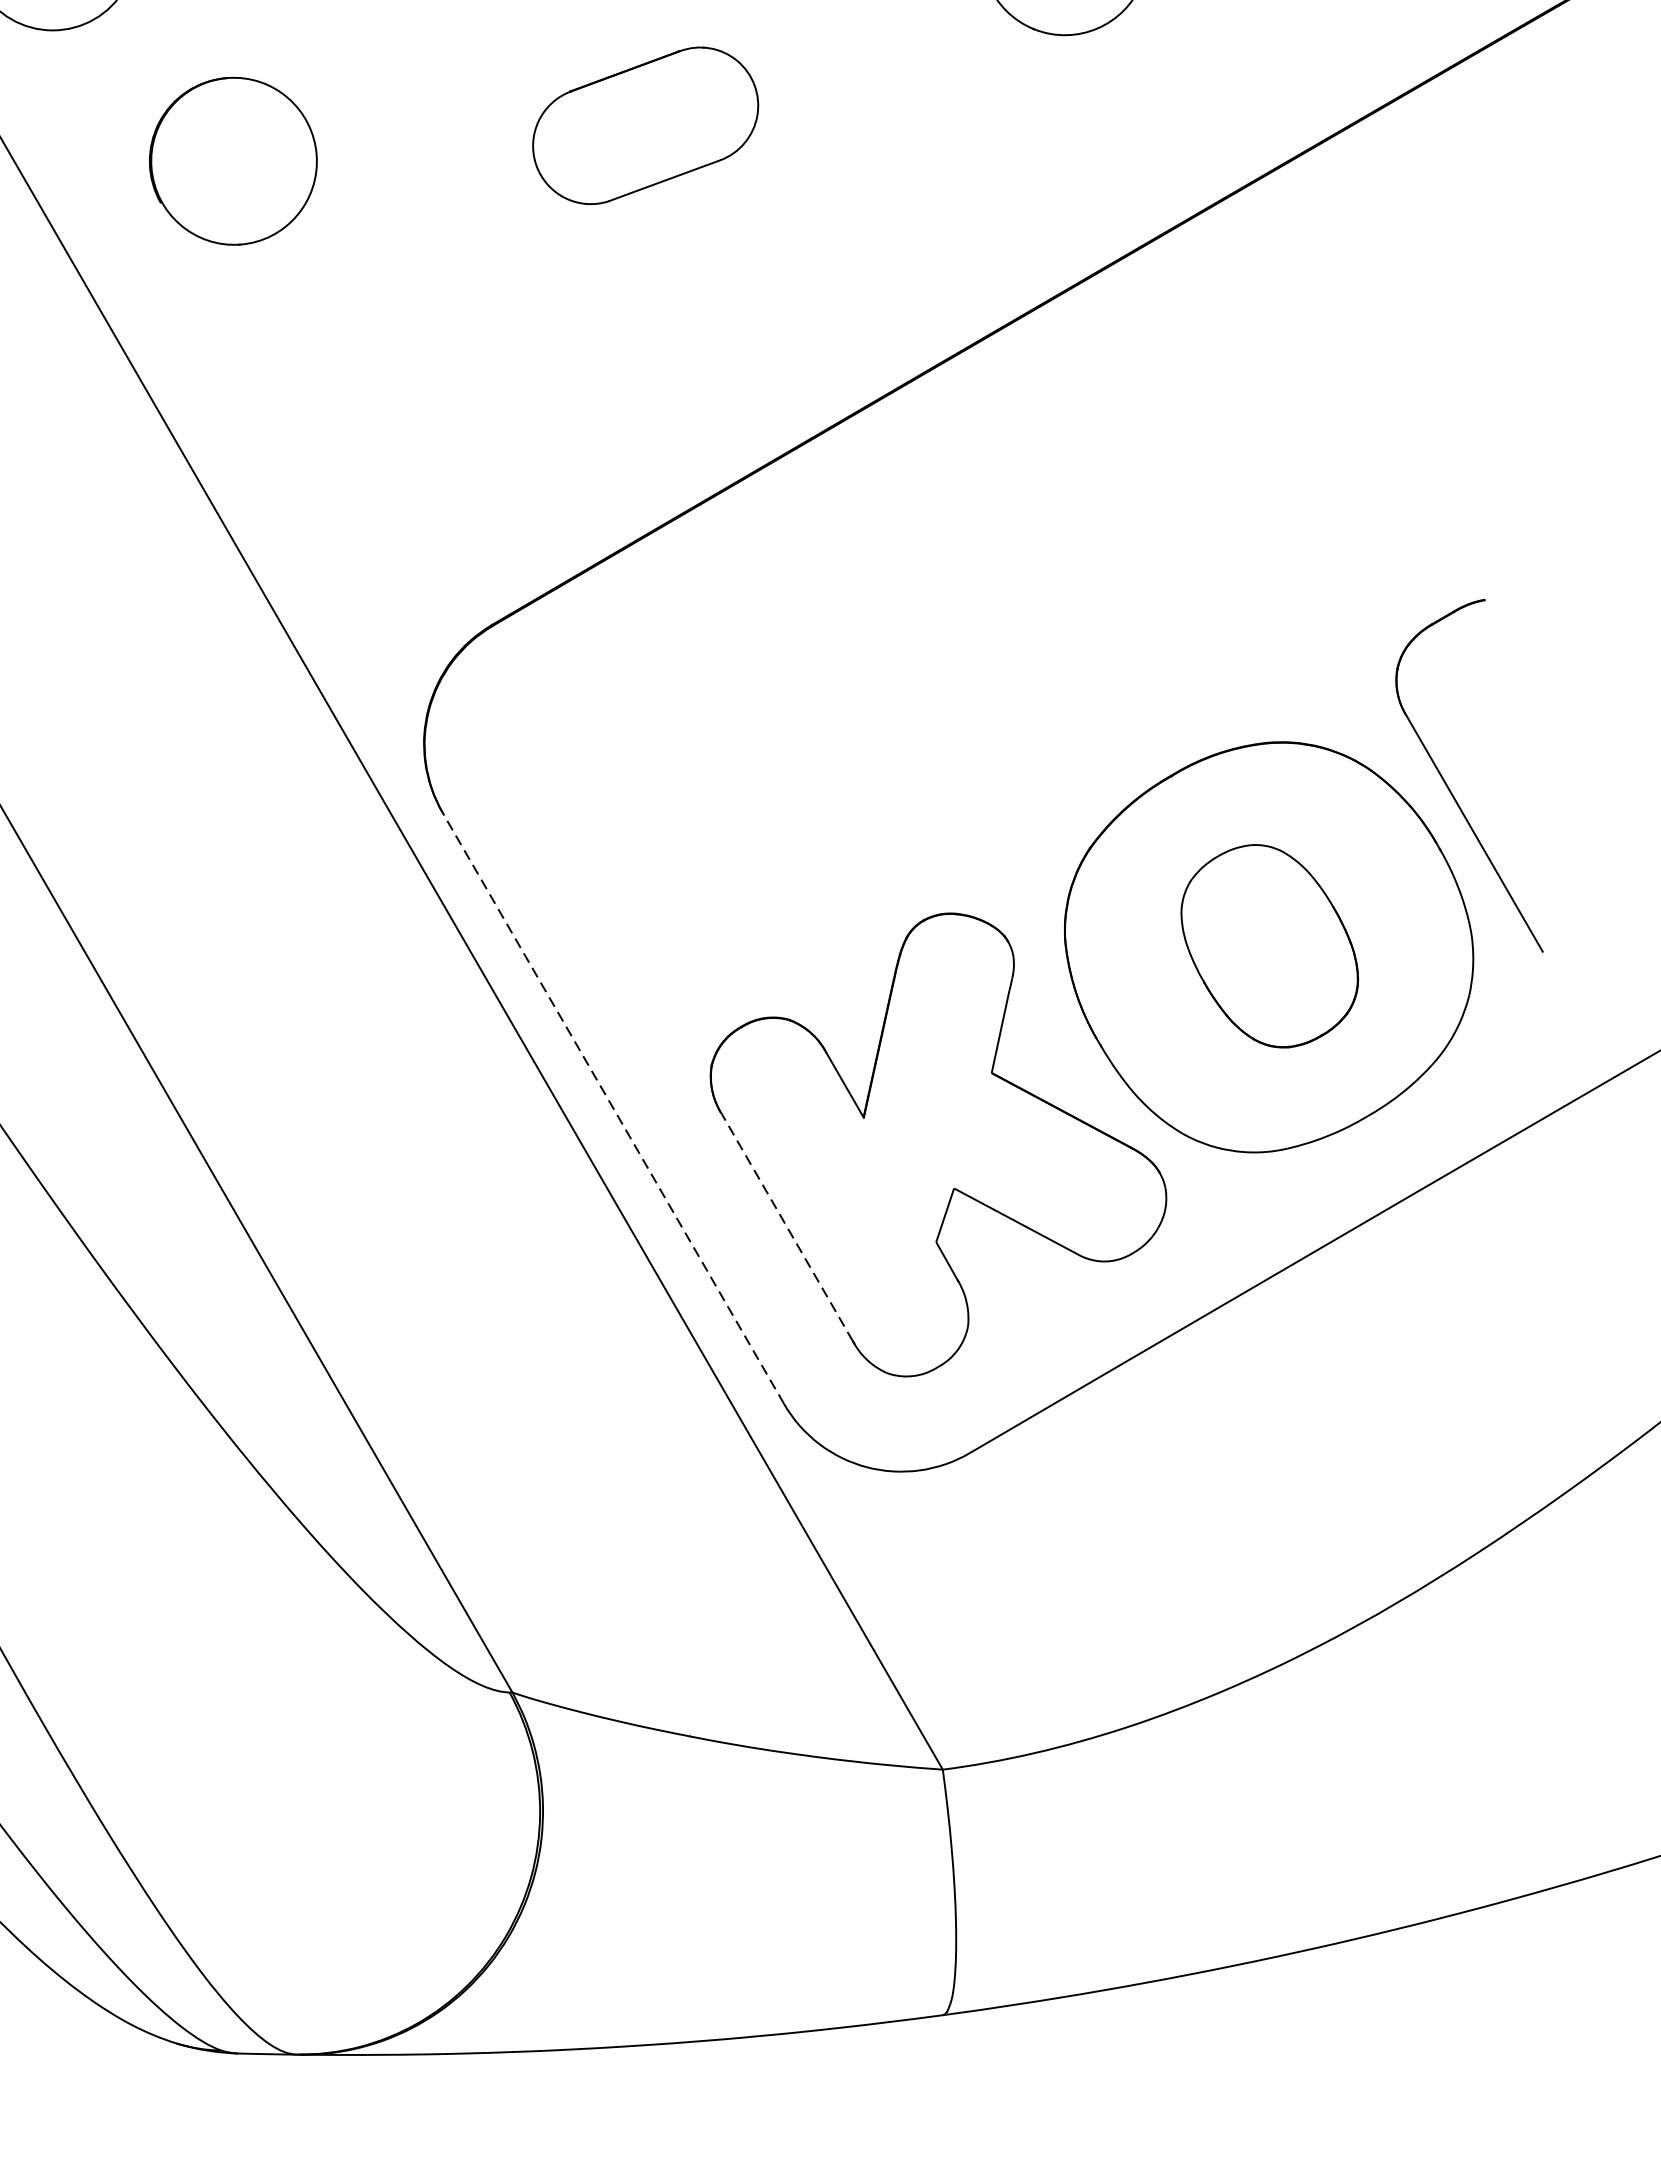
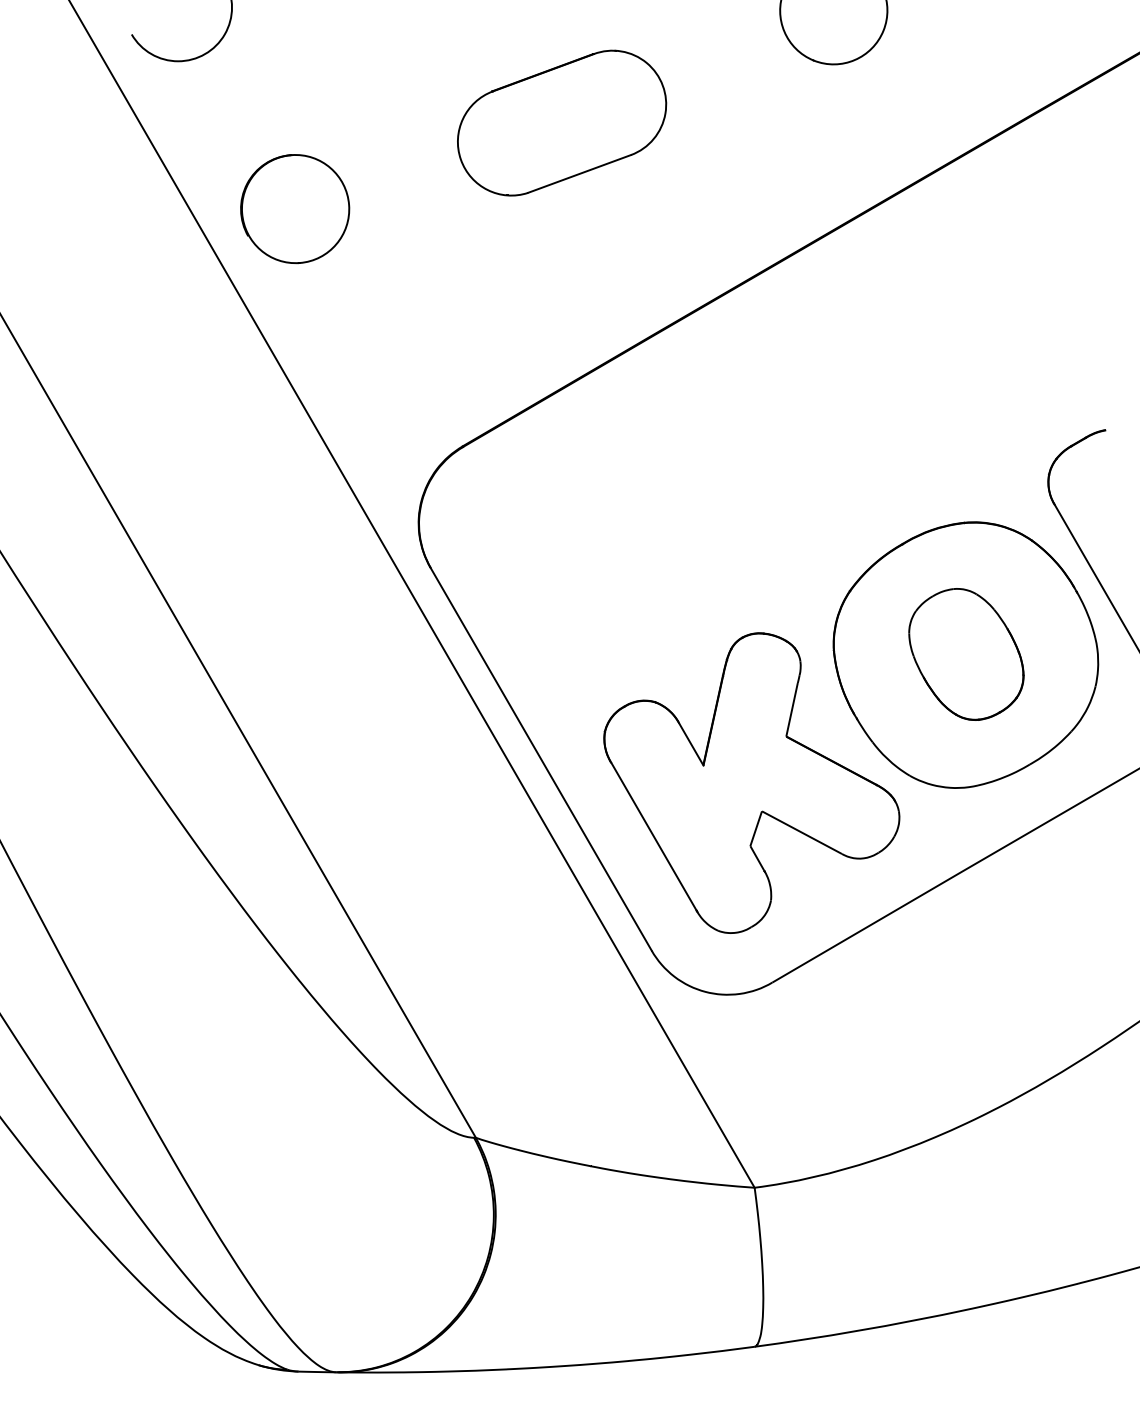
part: (646, 124) -> (562, 122), size x1.43
part: (233, 161) -> (295, 209), moved
line: (612, 1106) -> (540, 758), dashed -> solid
line: (788, 1227) -> (654, 836), dashed -> solid

